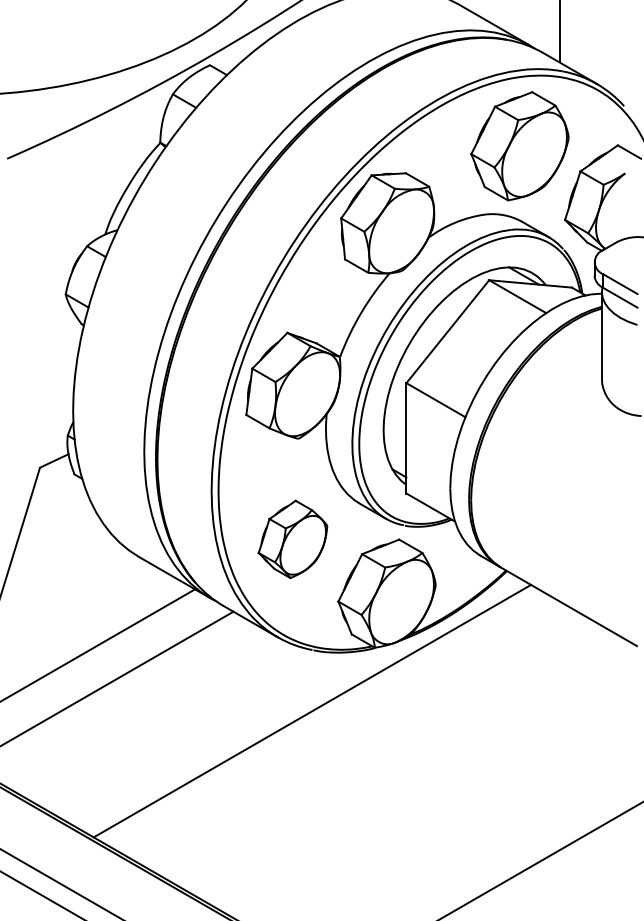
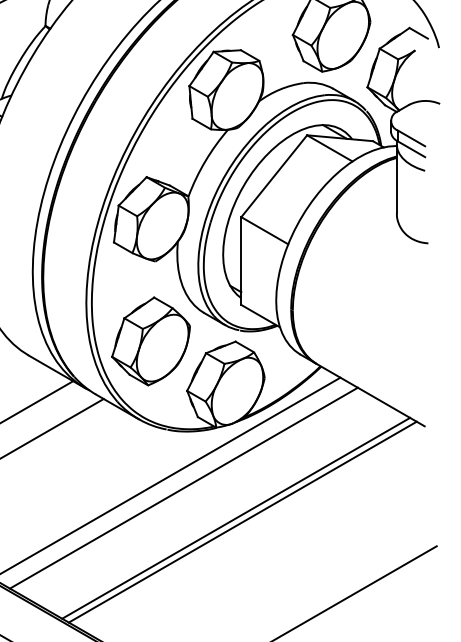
part: (292, 539) -> (150, 341), size x1.43
line: (333, 723) -> (183, 487), added
line: (399, 761) -> (235, 518), added
line: (407, 766) -> (242, 522), added

